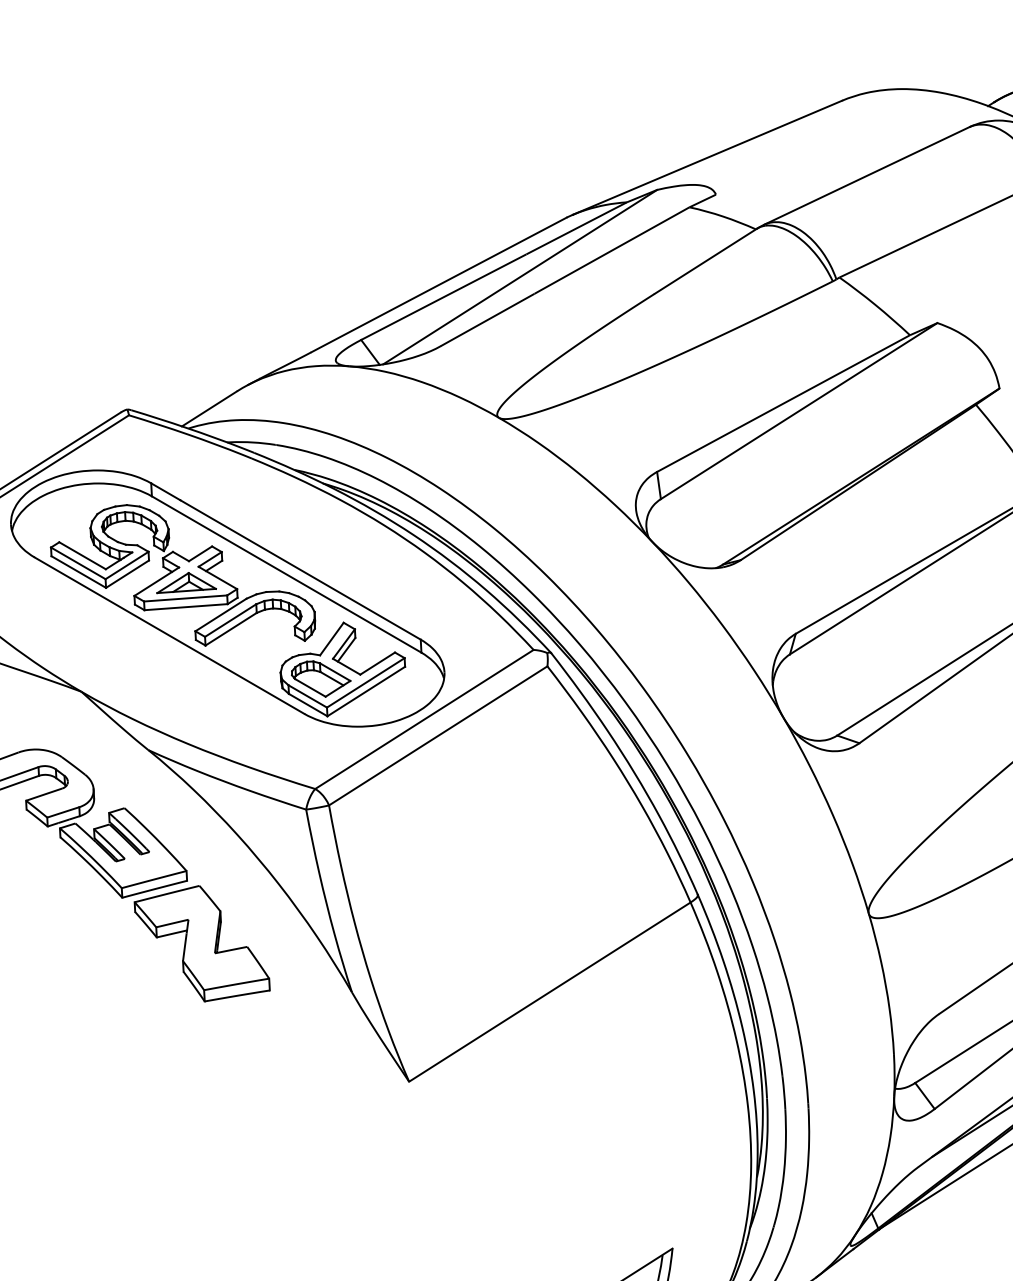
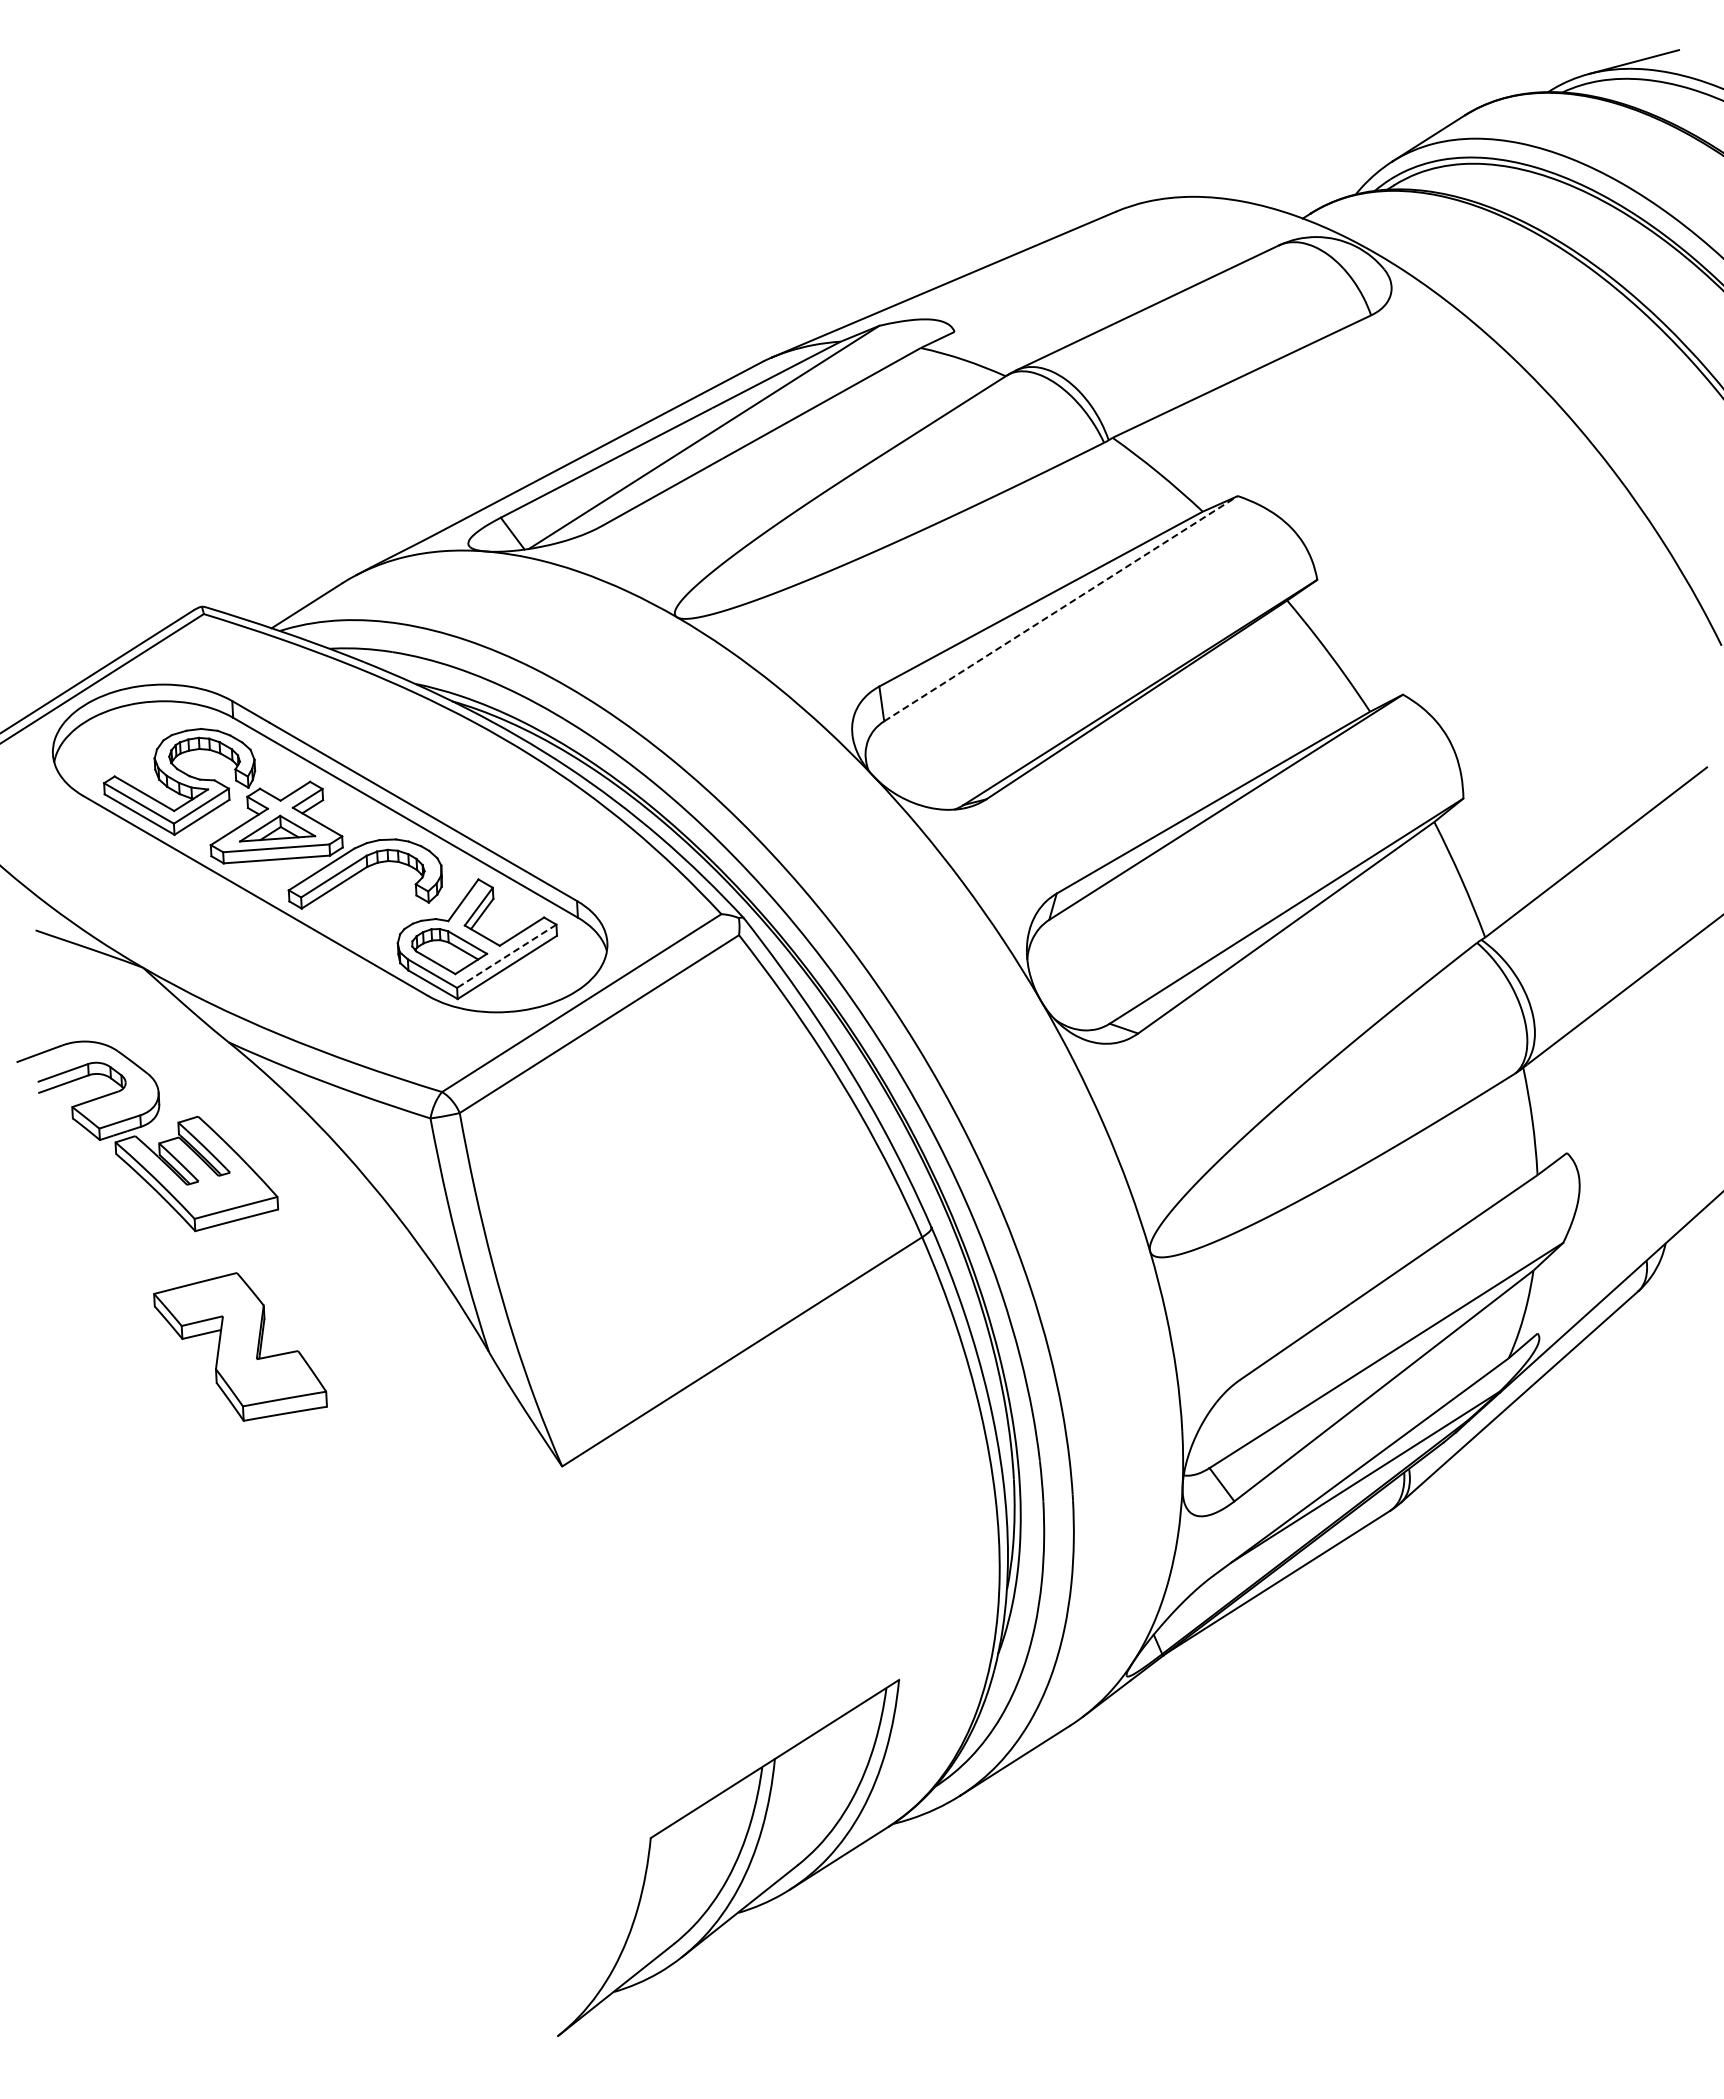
line: (799, 410) -> (1061, 608), solid -> dashed
line: (365, 683) -> (506, 956), solid -> dashed
part: (202, 943) -> (240, 1346), moved

